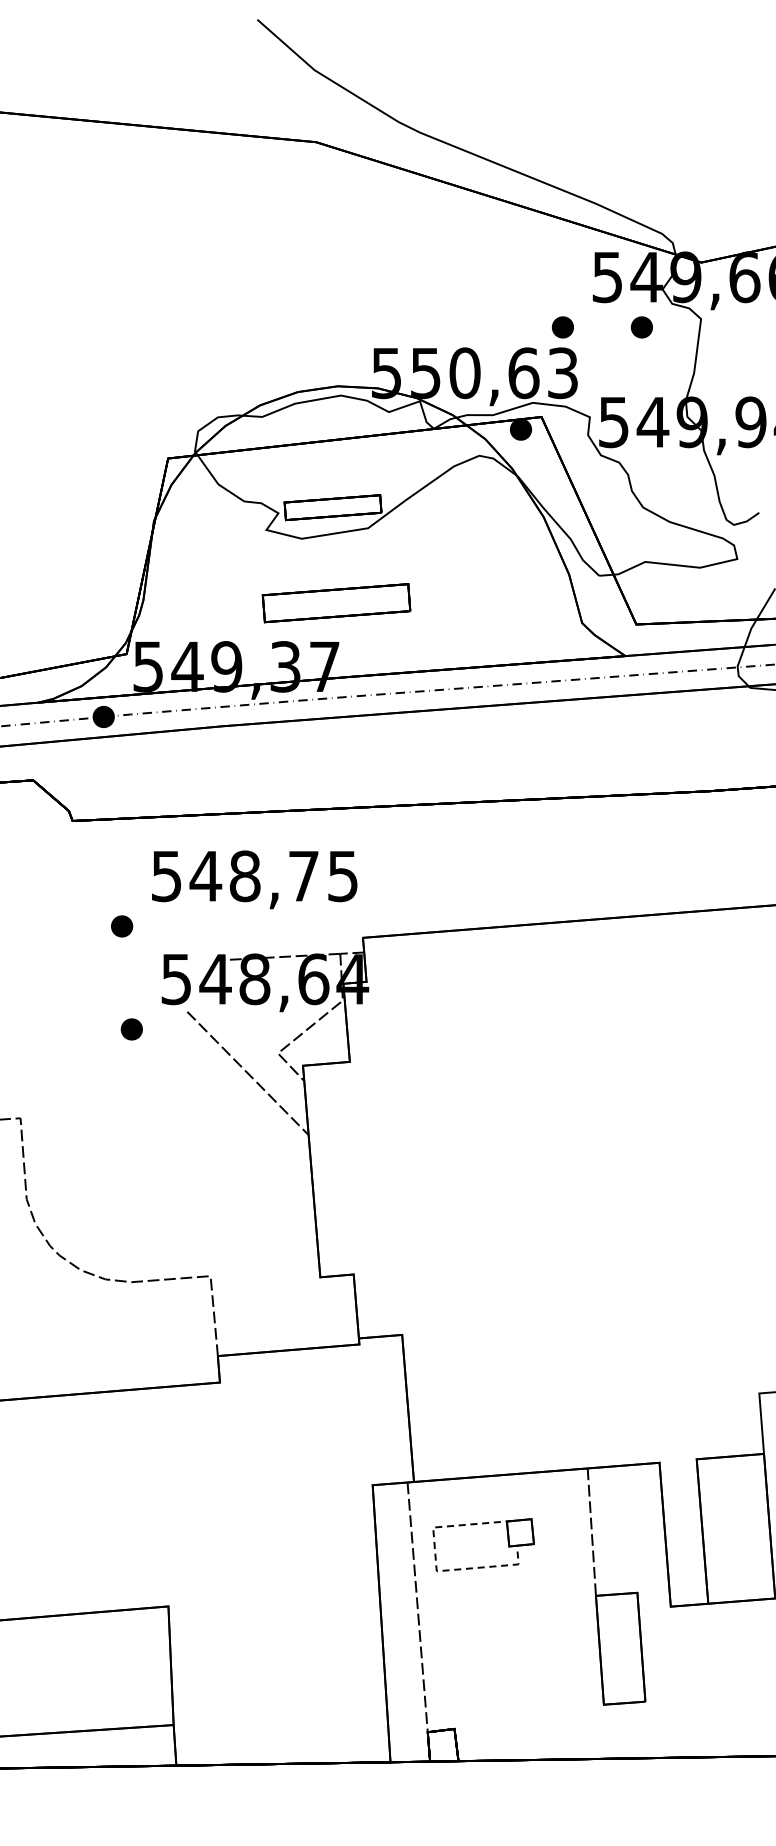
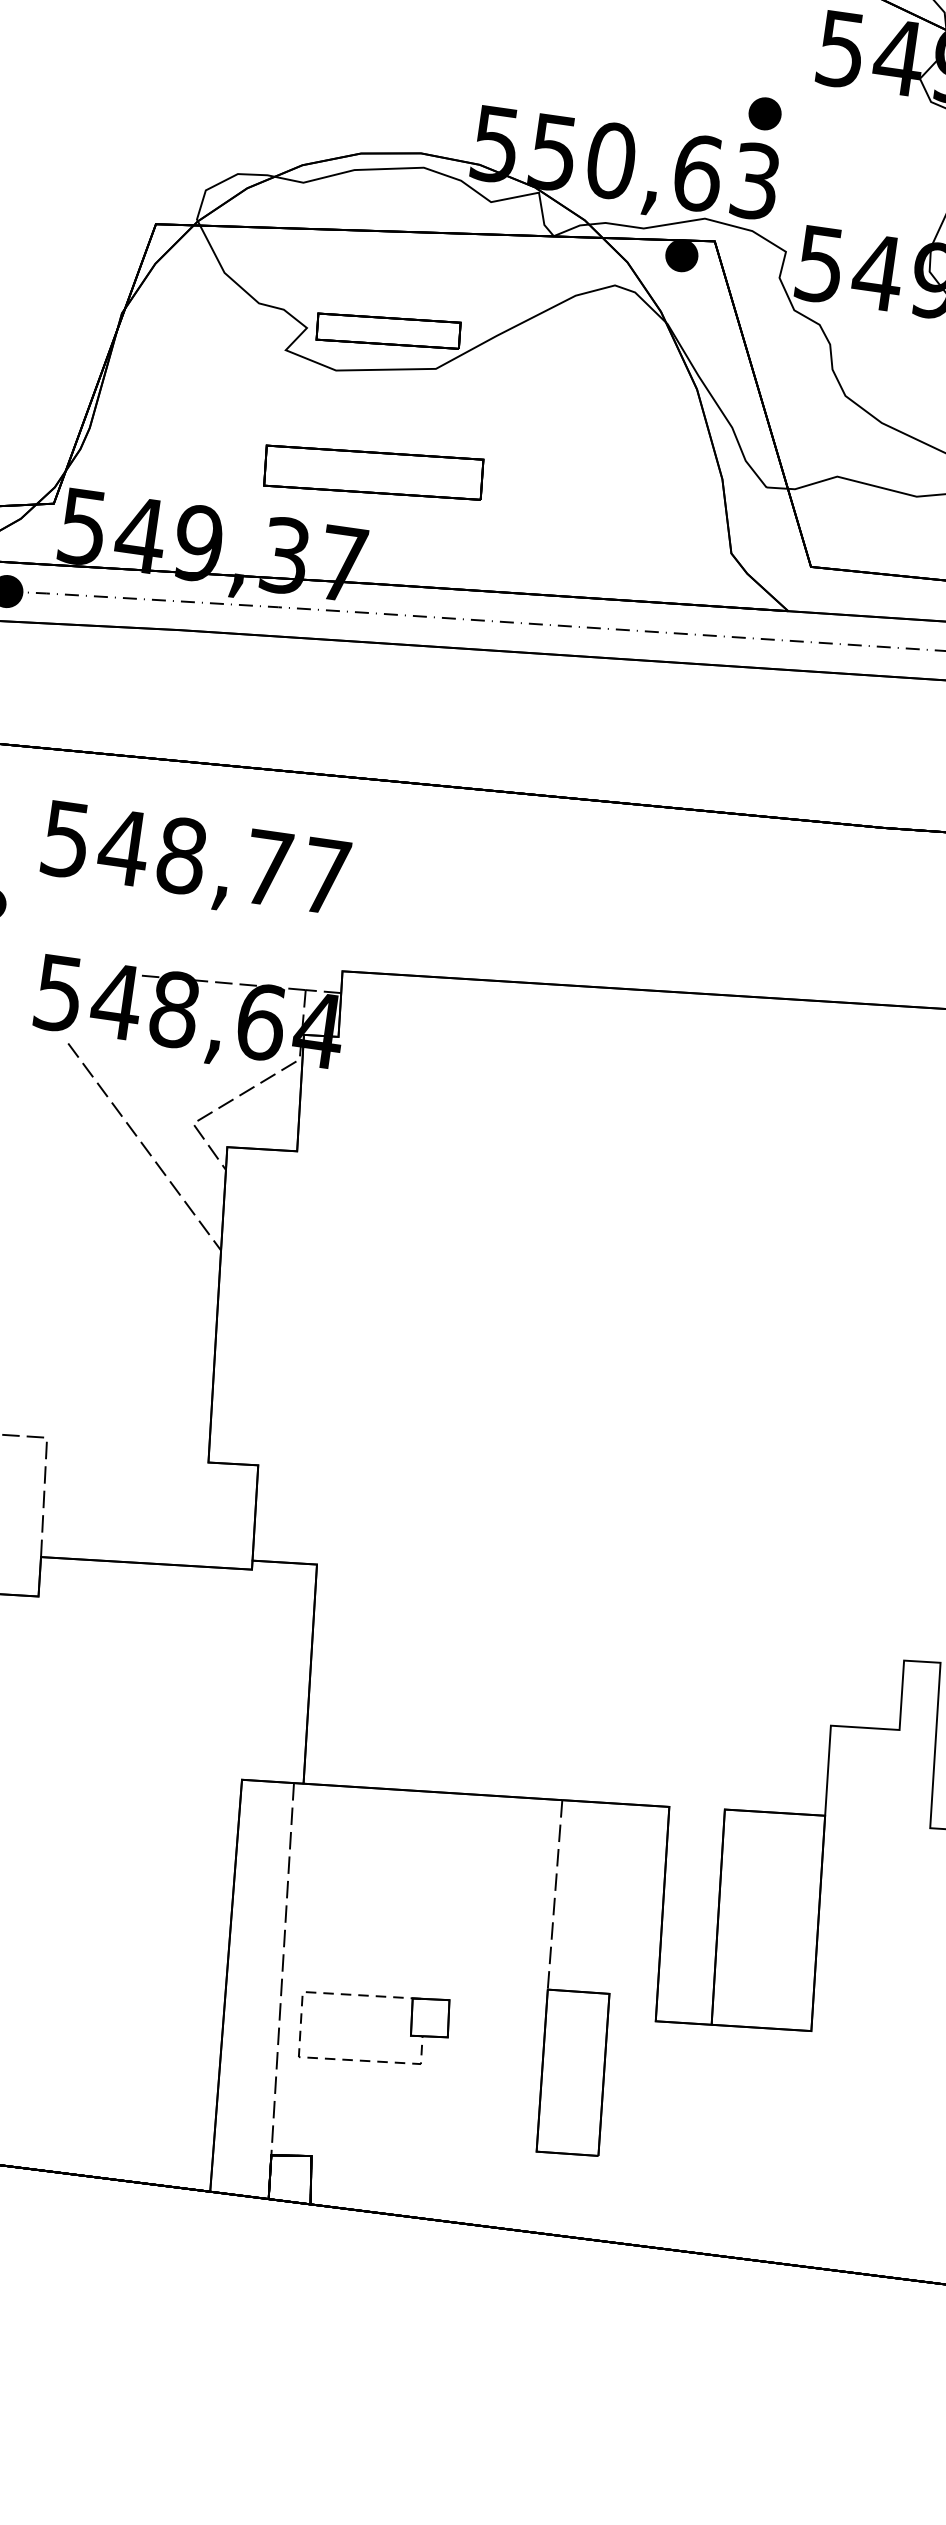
part: (641, 327) -> (880, 130), removed
text: (342, 876) -> (325, 876), 548,75 -> 548,77
part: (483, 1524) -> (377, 1997), moved

